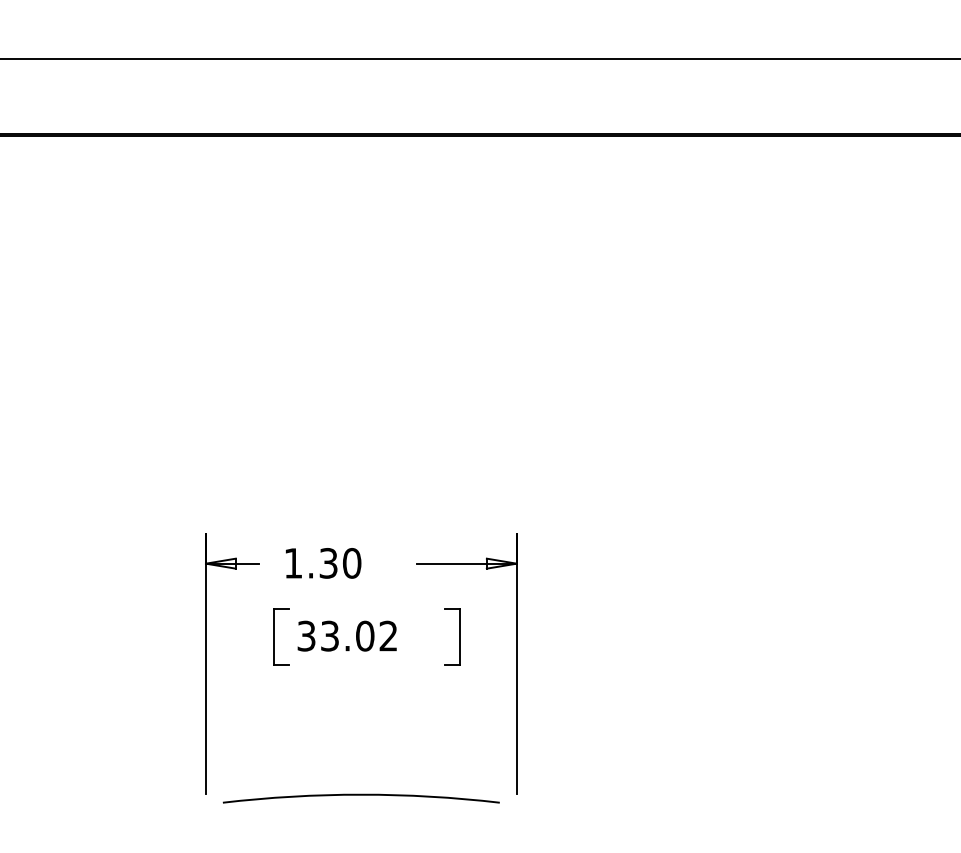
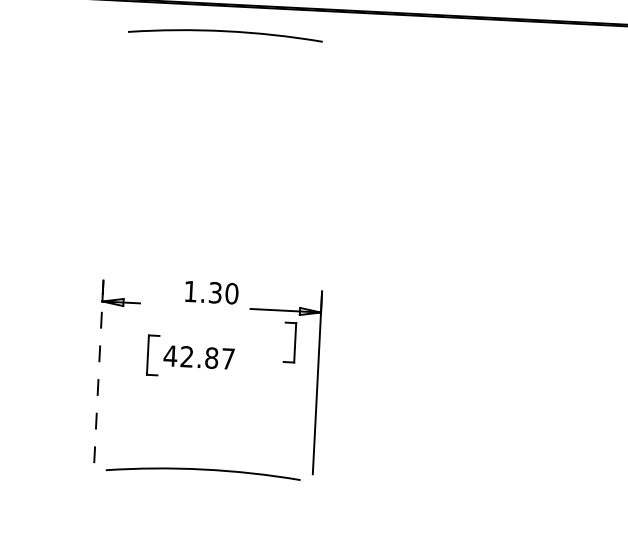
arc: (360, 172) -> (225, 31), added
text: (323, 563) -> (211, 292), moved
text: (346, 635) -> (198, 357), 33.02 -> 42.87
part: (459, 636) -> (294, 342), moved
line: (205, 663) -> (98, 371), solid -> dashed

